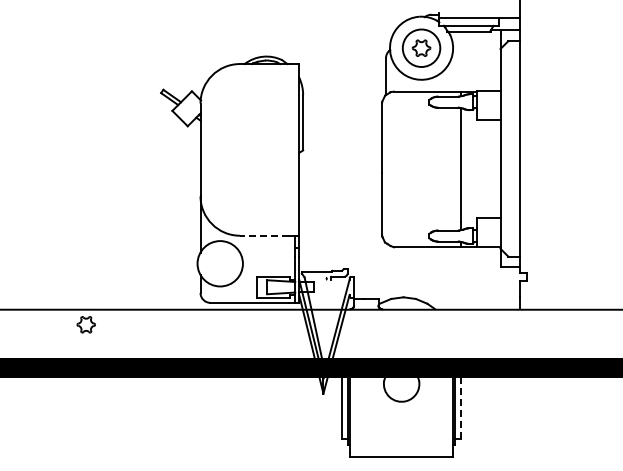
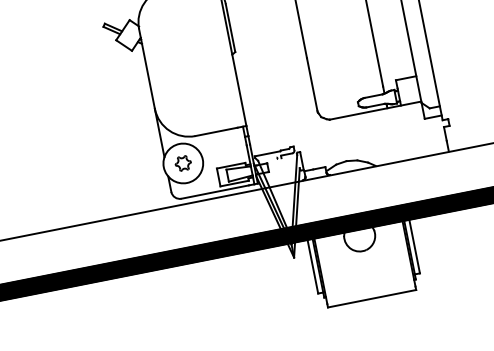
line: (263, 235) -> (215, 131), dashed -> solid
part: (85, 324) -> (182, 163), moved
line: (460, 407) -> (414, 246), dashed -> solid

